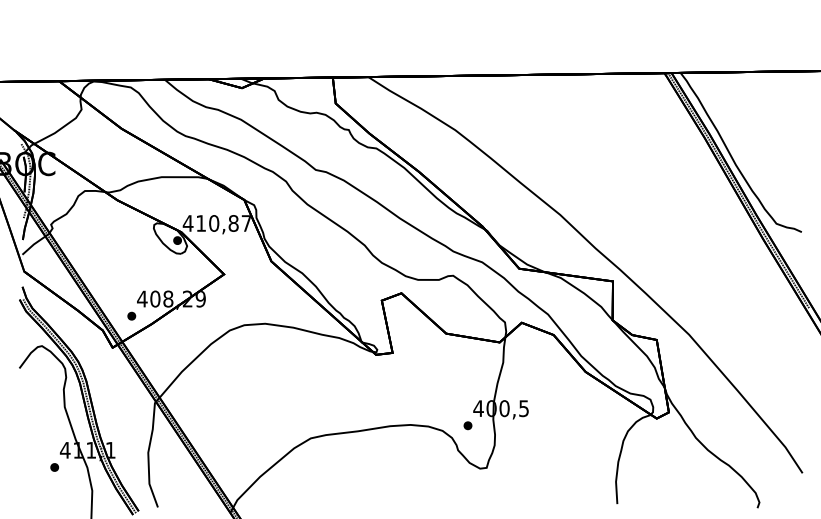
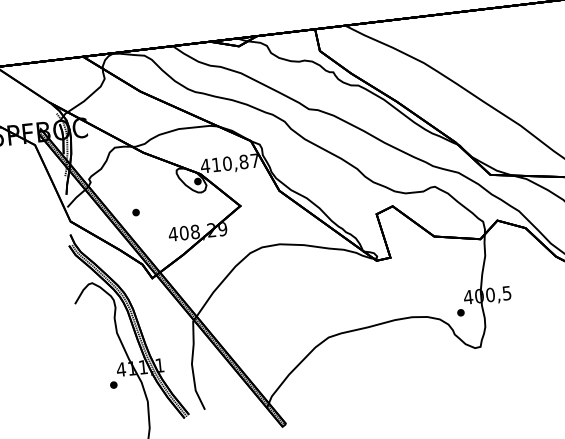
part: (131, 315) -> (135, 211), moved

